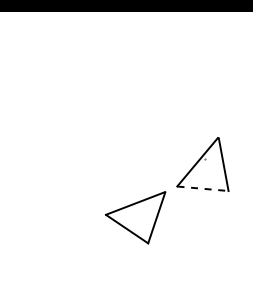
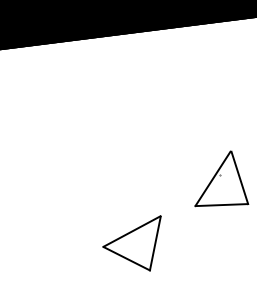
line: (203, 188) -> (222, 204), dashed -> solid
part: (135, 217) -> (133, 245), moved

